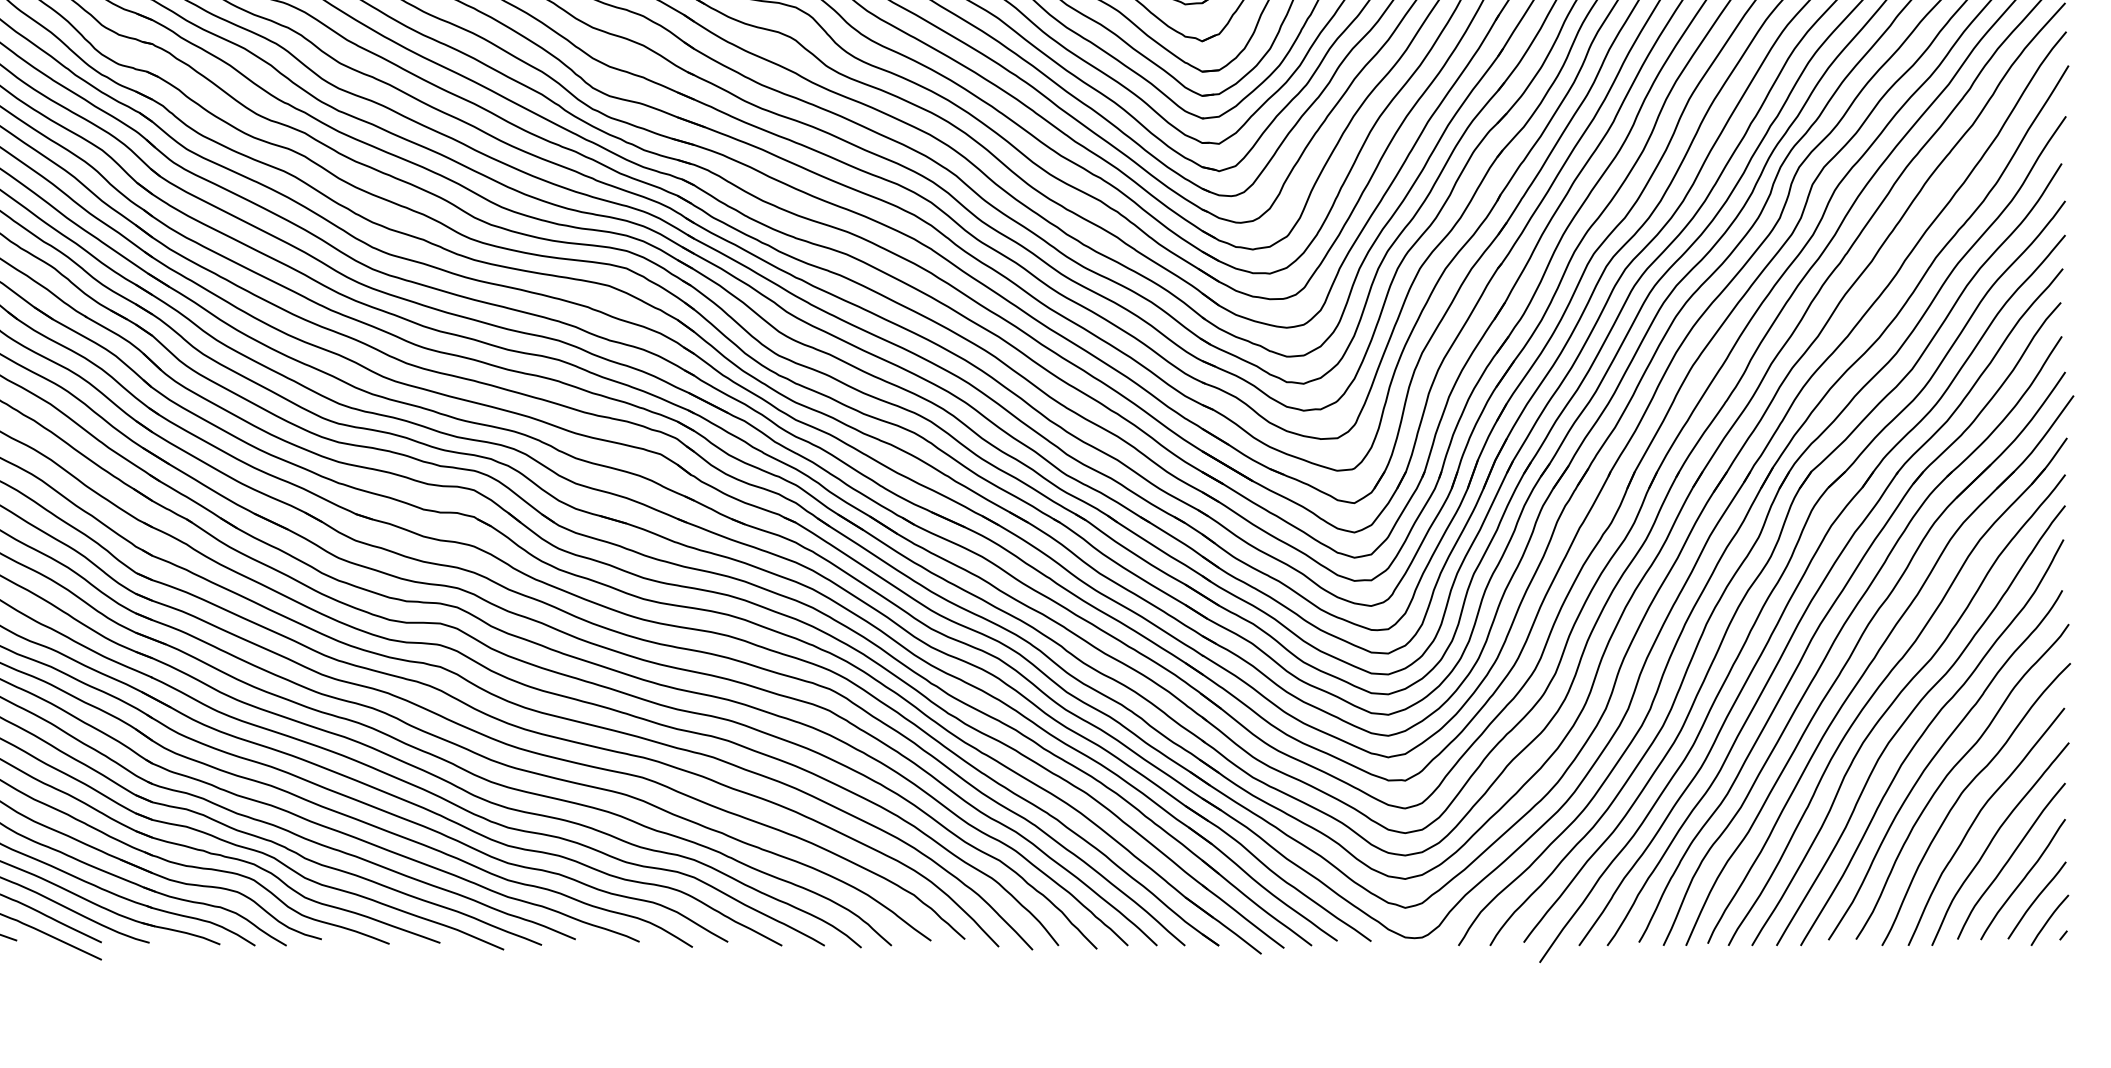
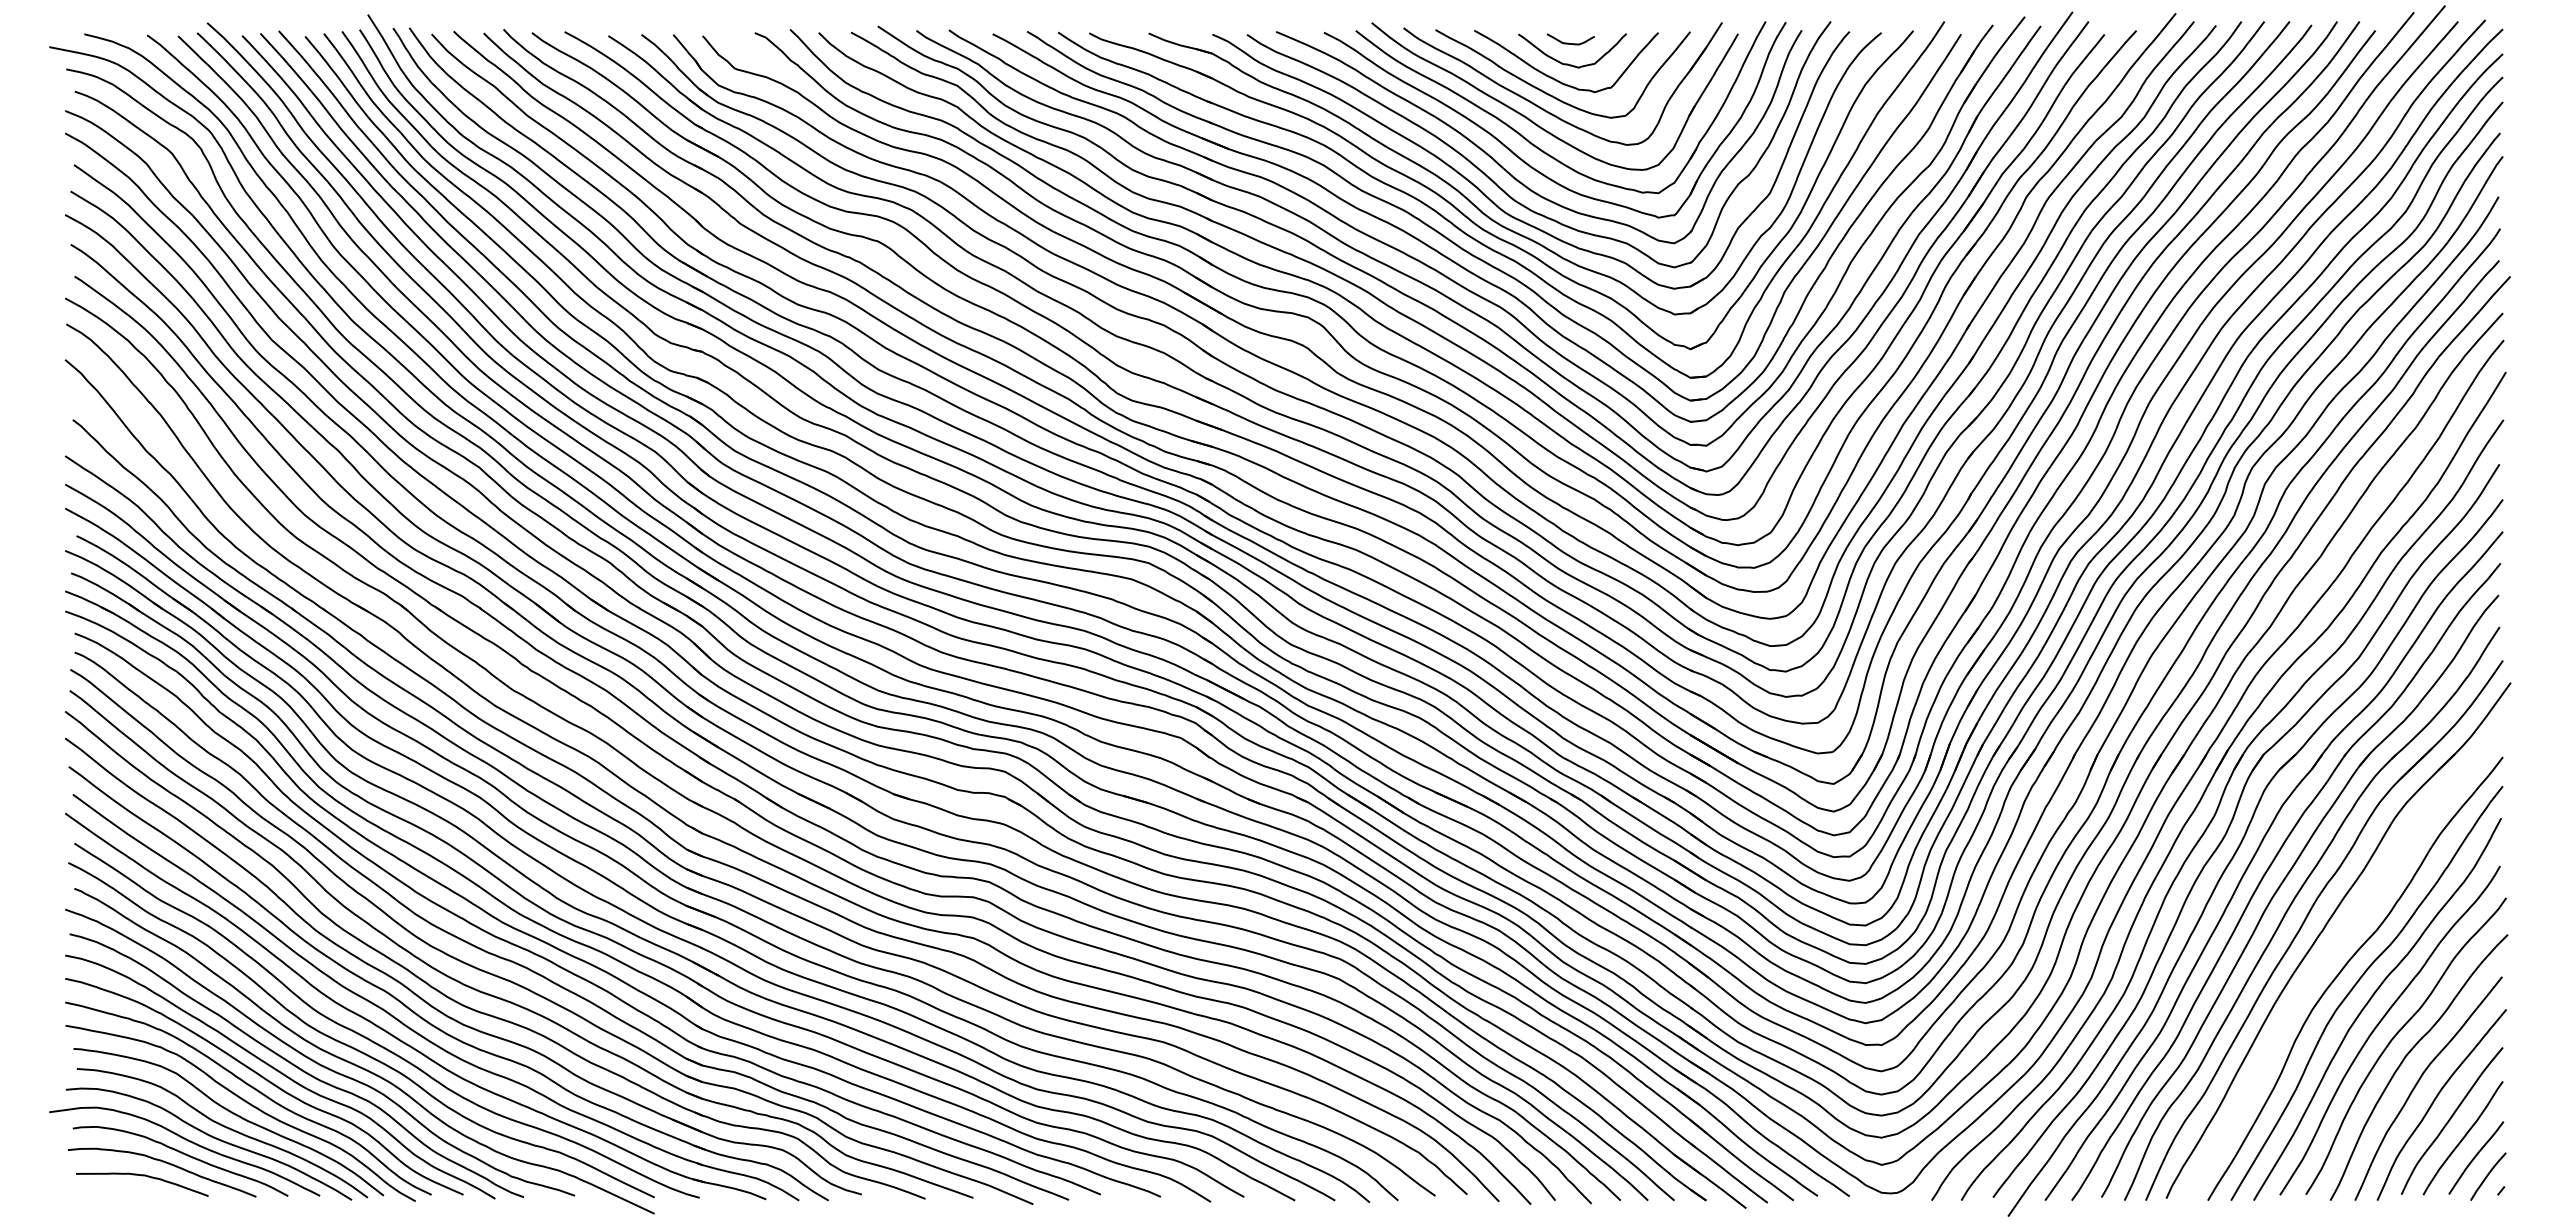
part: (1884, 682) -> (2332, 952), removed

